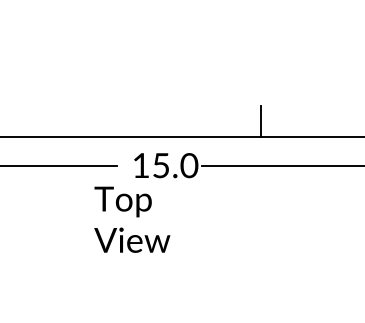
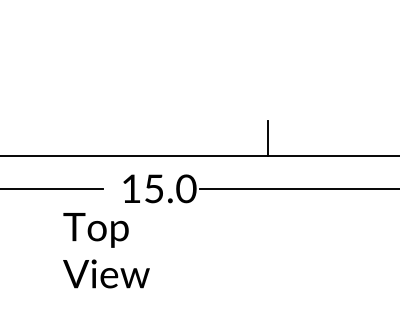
text: (132, 219) -> (106, 250), moved

